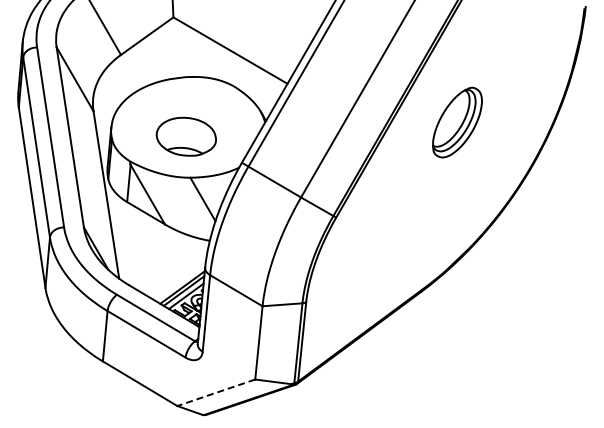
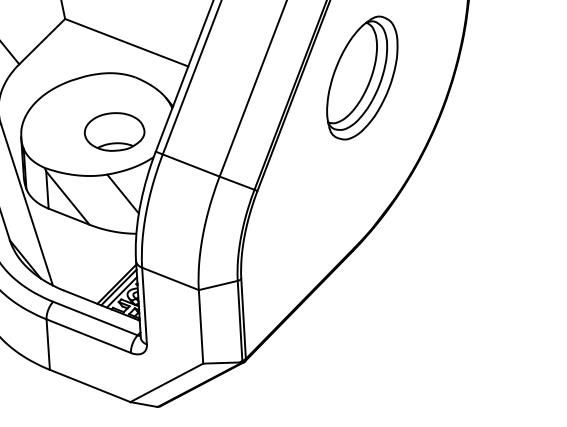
part: (457, 122) -> (362, 77), size x1.67
part: (185, 136) -> (113, 131), moved
line: (215, 392) -> (165, 382), dashed -> solid

